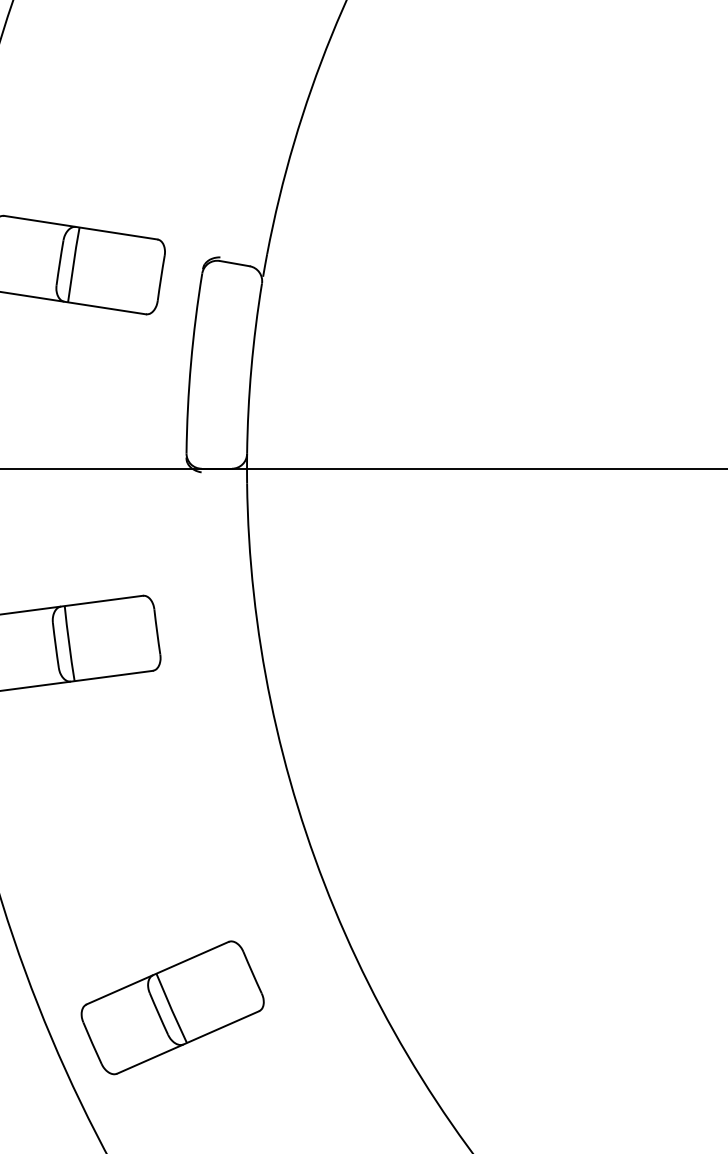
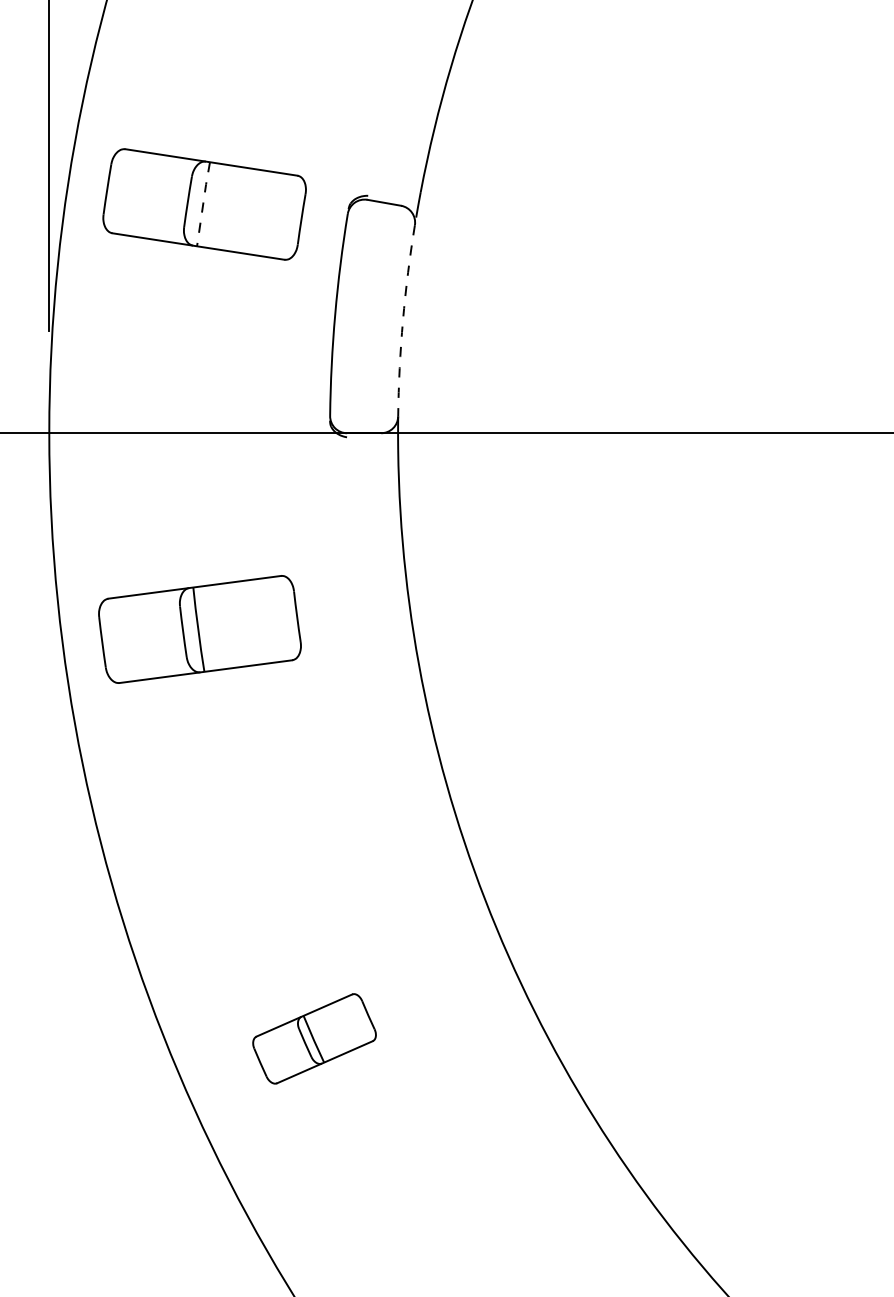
line: (73, 265) -> (203, 204), solid -> dashed
arc: (251, 368) -> (403, 320), solid -> dashed
part: (172, 1007) -> (314, 1038), size x0.6

